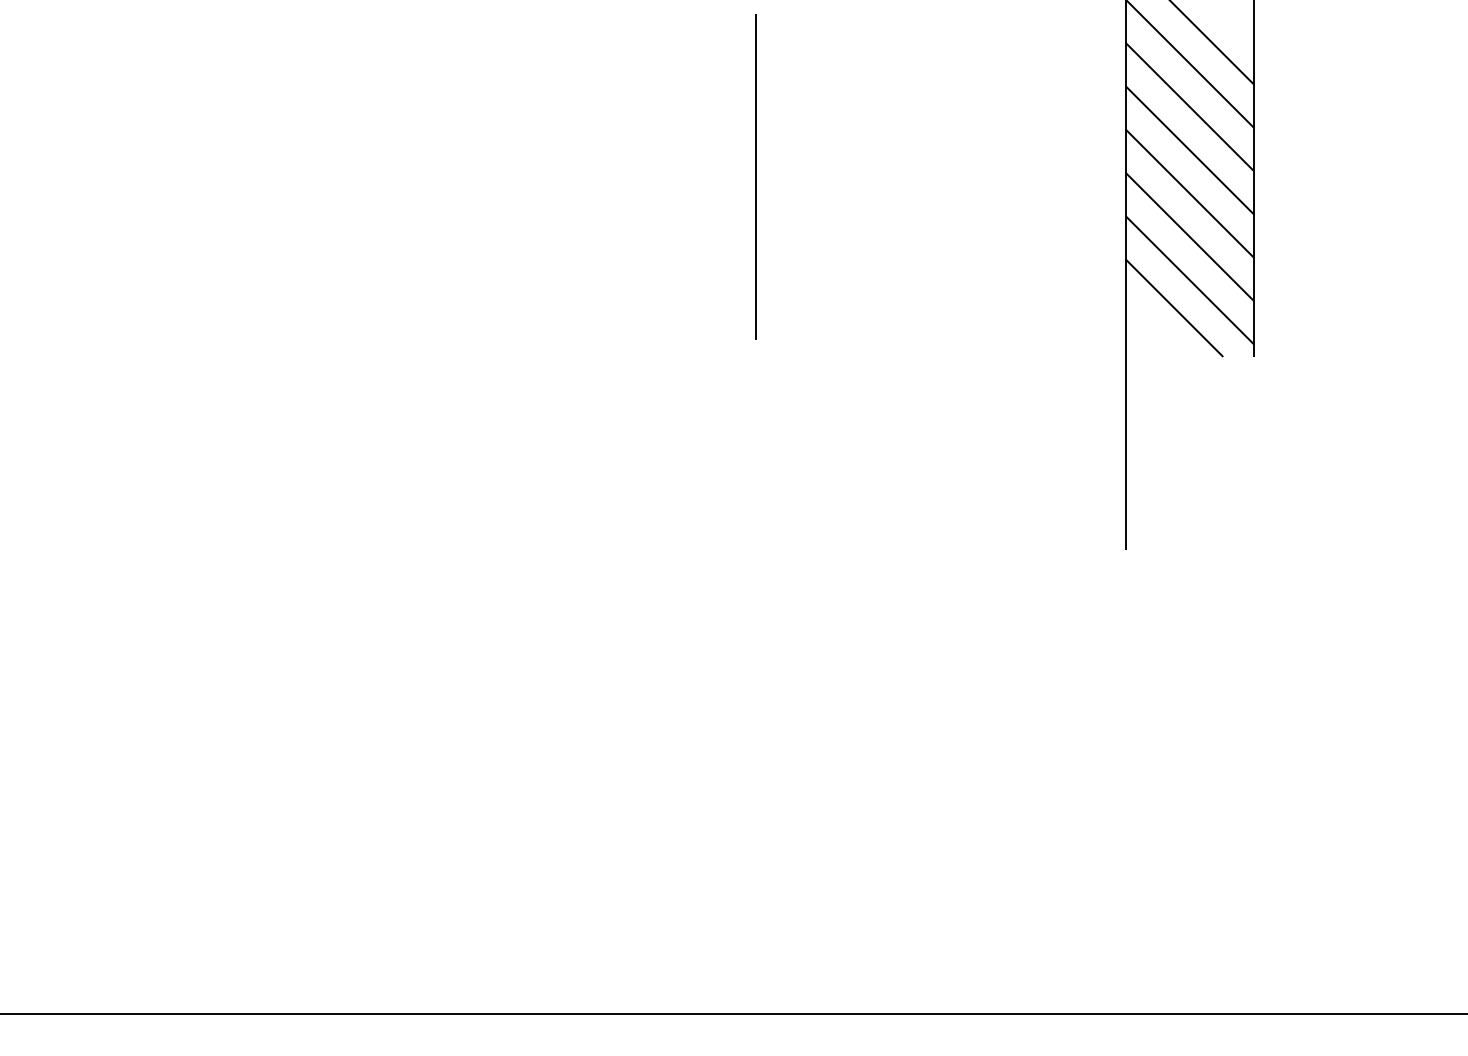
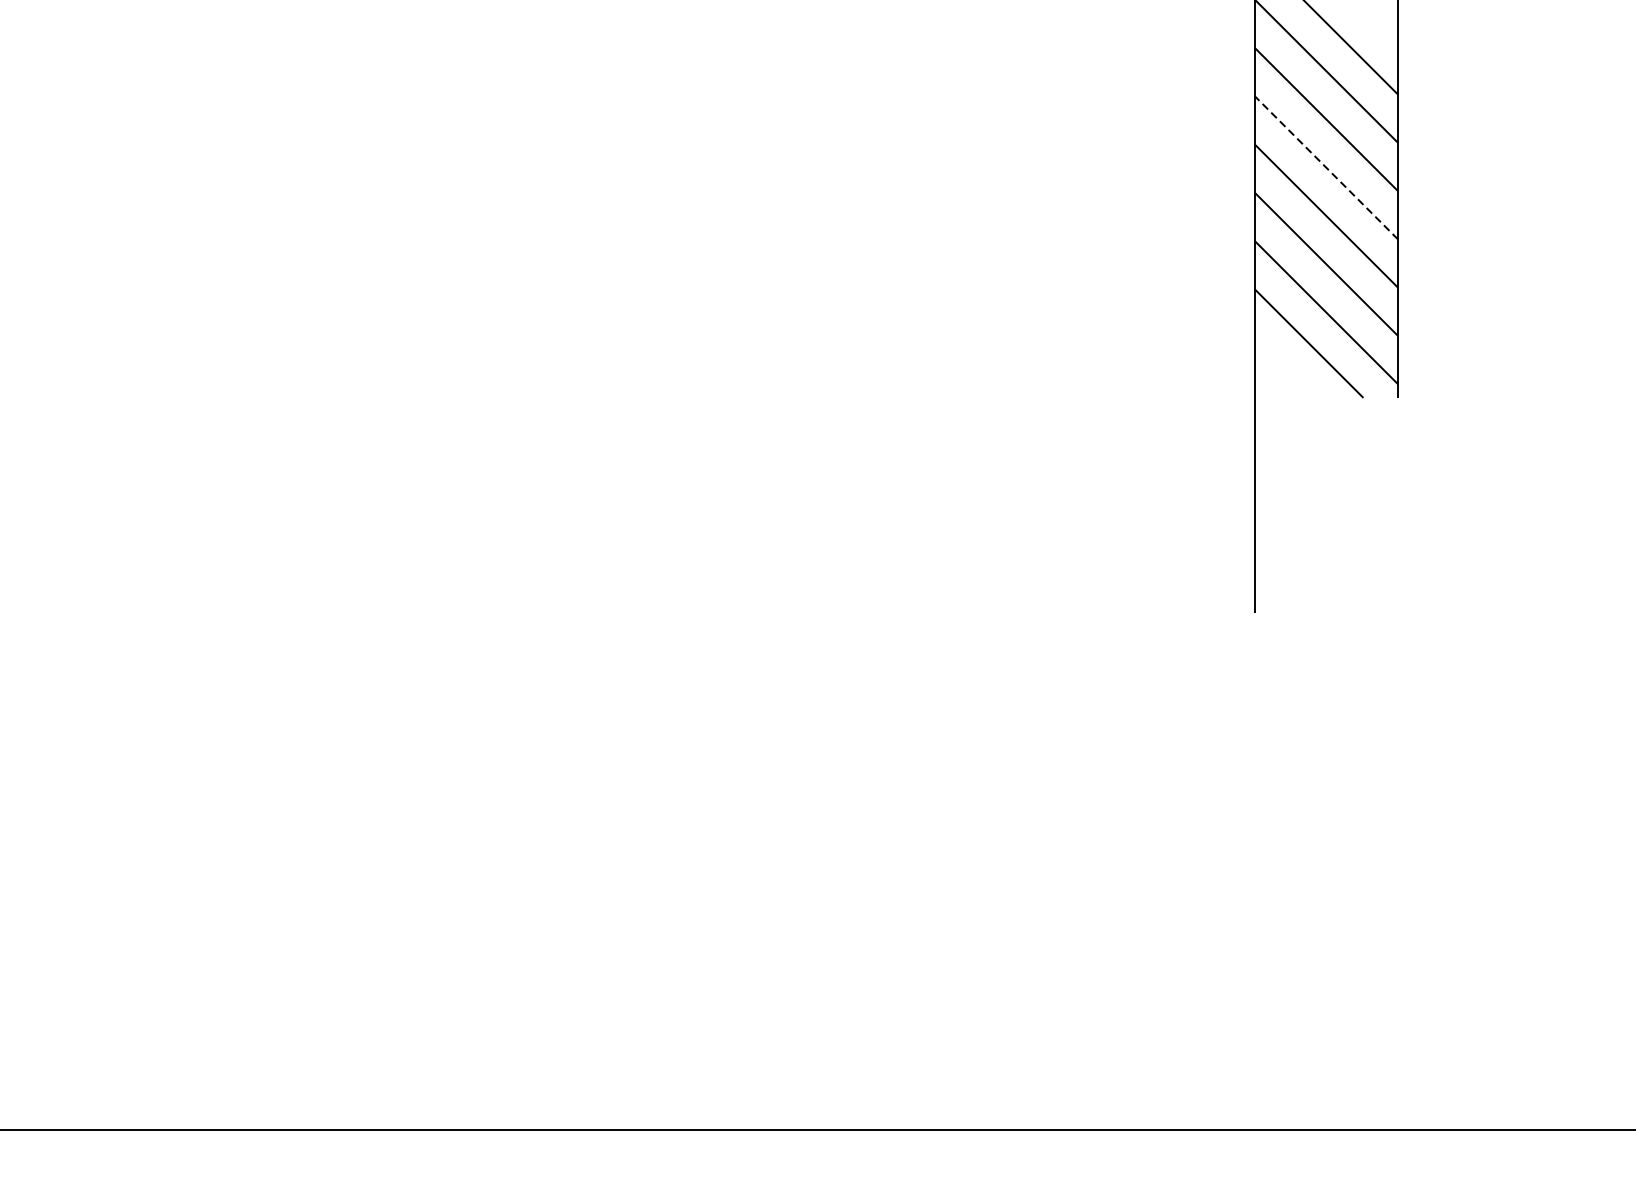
line: (1190, 150) -> (1326, 167), solid -> dashed
line: (755, 176) -> (841, 196), removed

